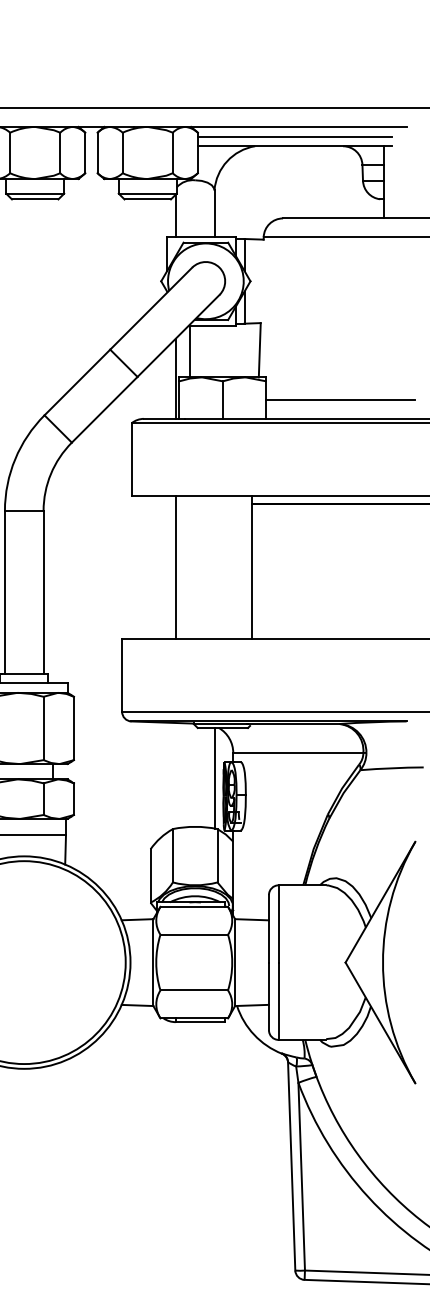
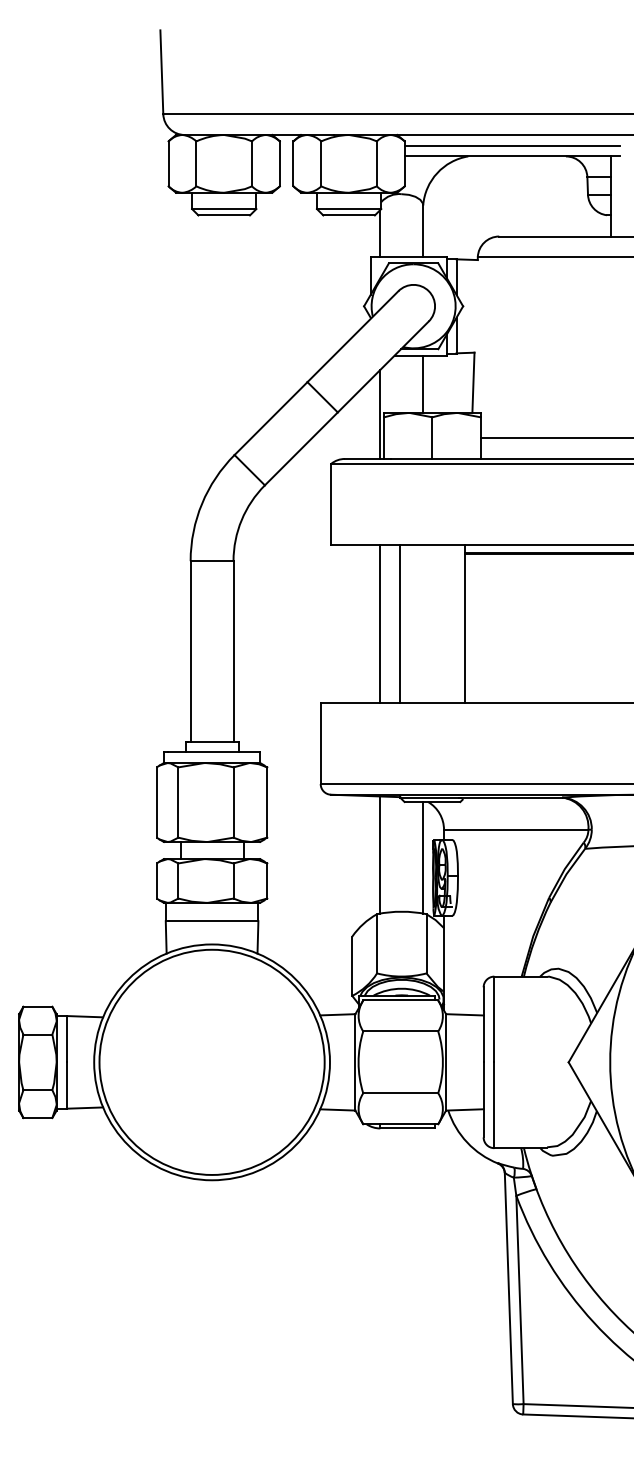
line: (190, 350) -> (423, 383), moved
line: (194, 567) -> (400, 623), added
line: (176, 775) -> (380, 854), added

